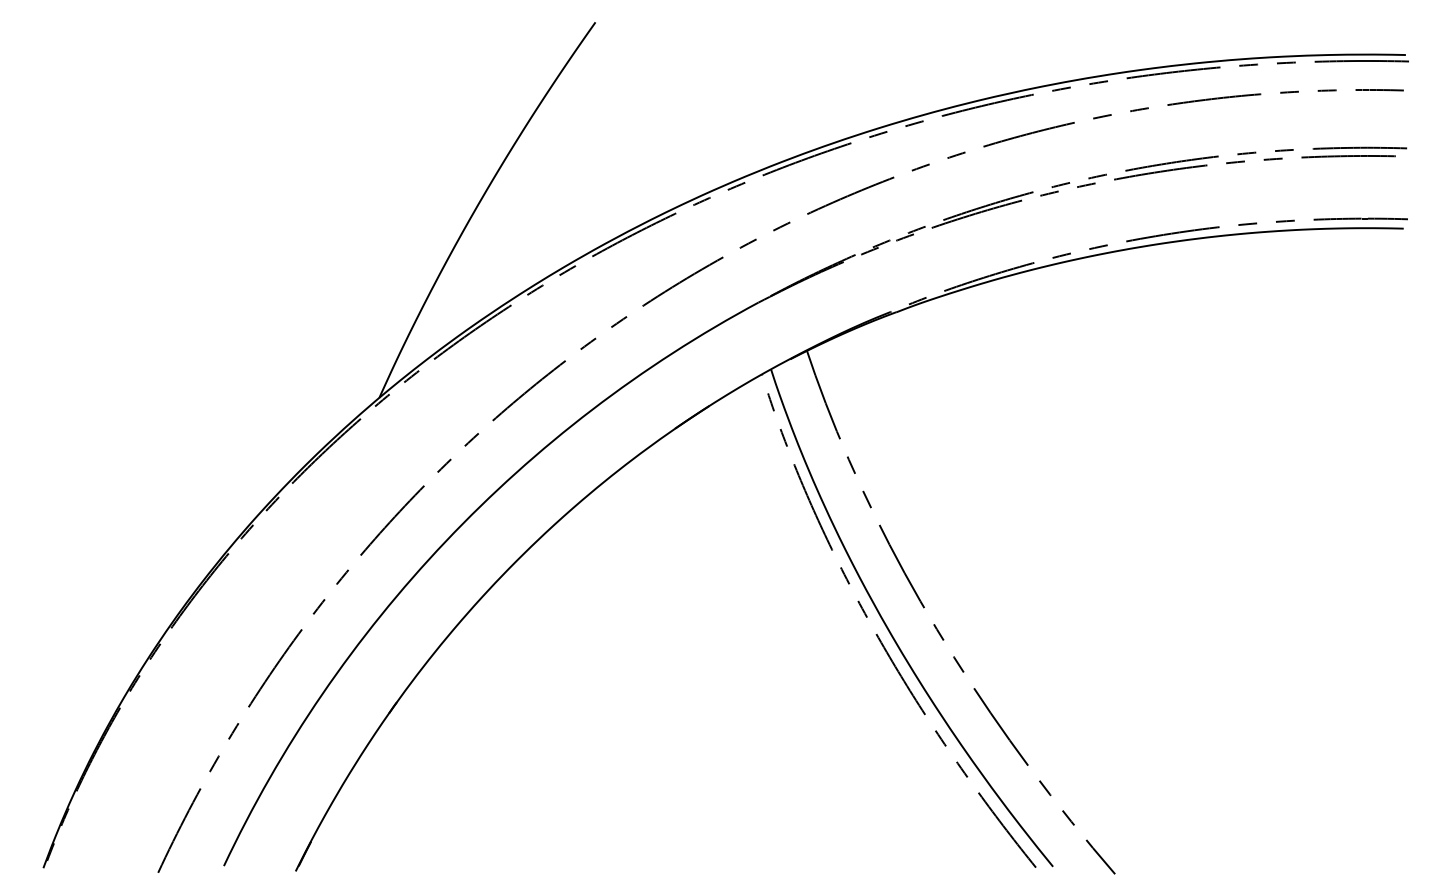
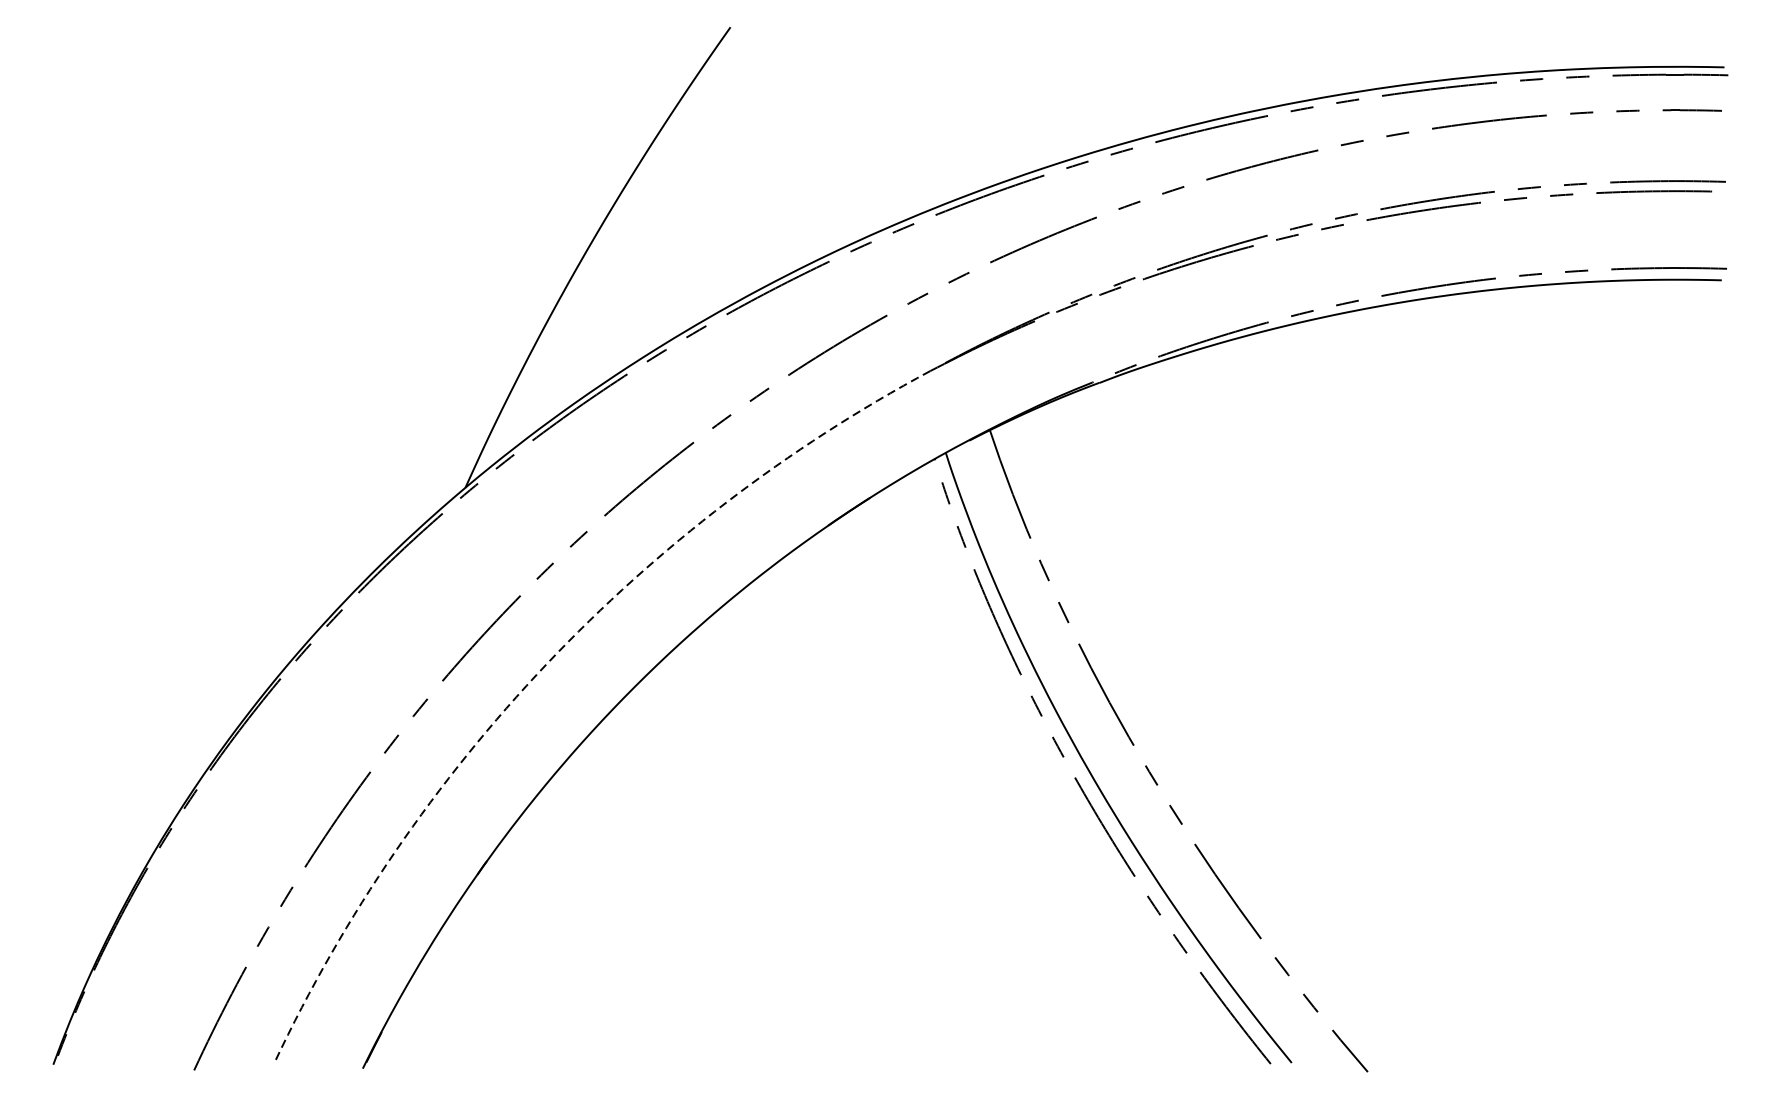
arc: (445, 541) -> (546, 664), solid -> dashed

